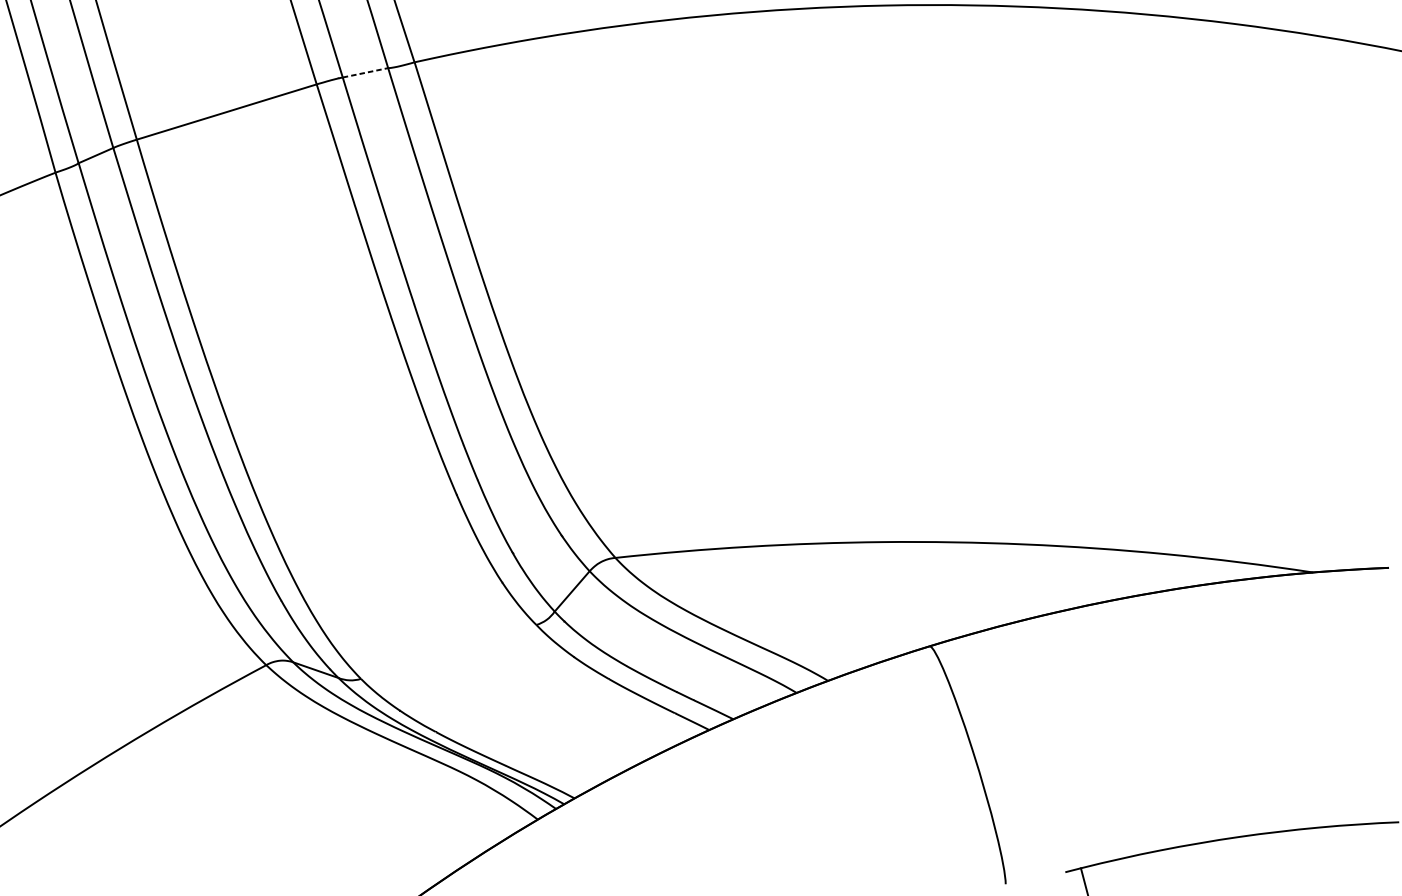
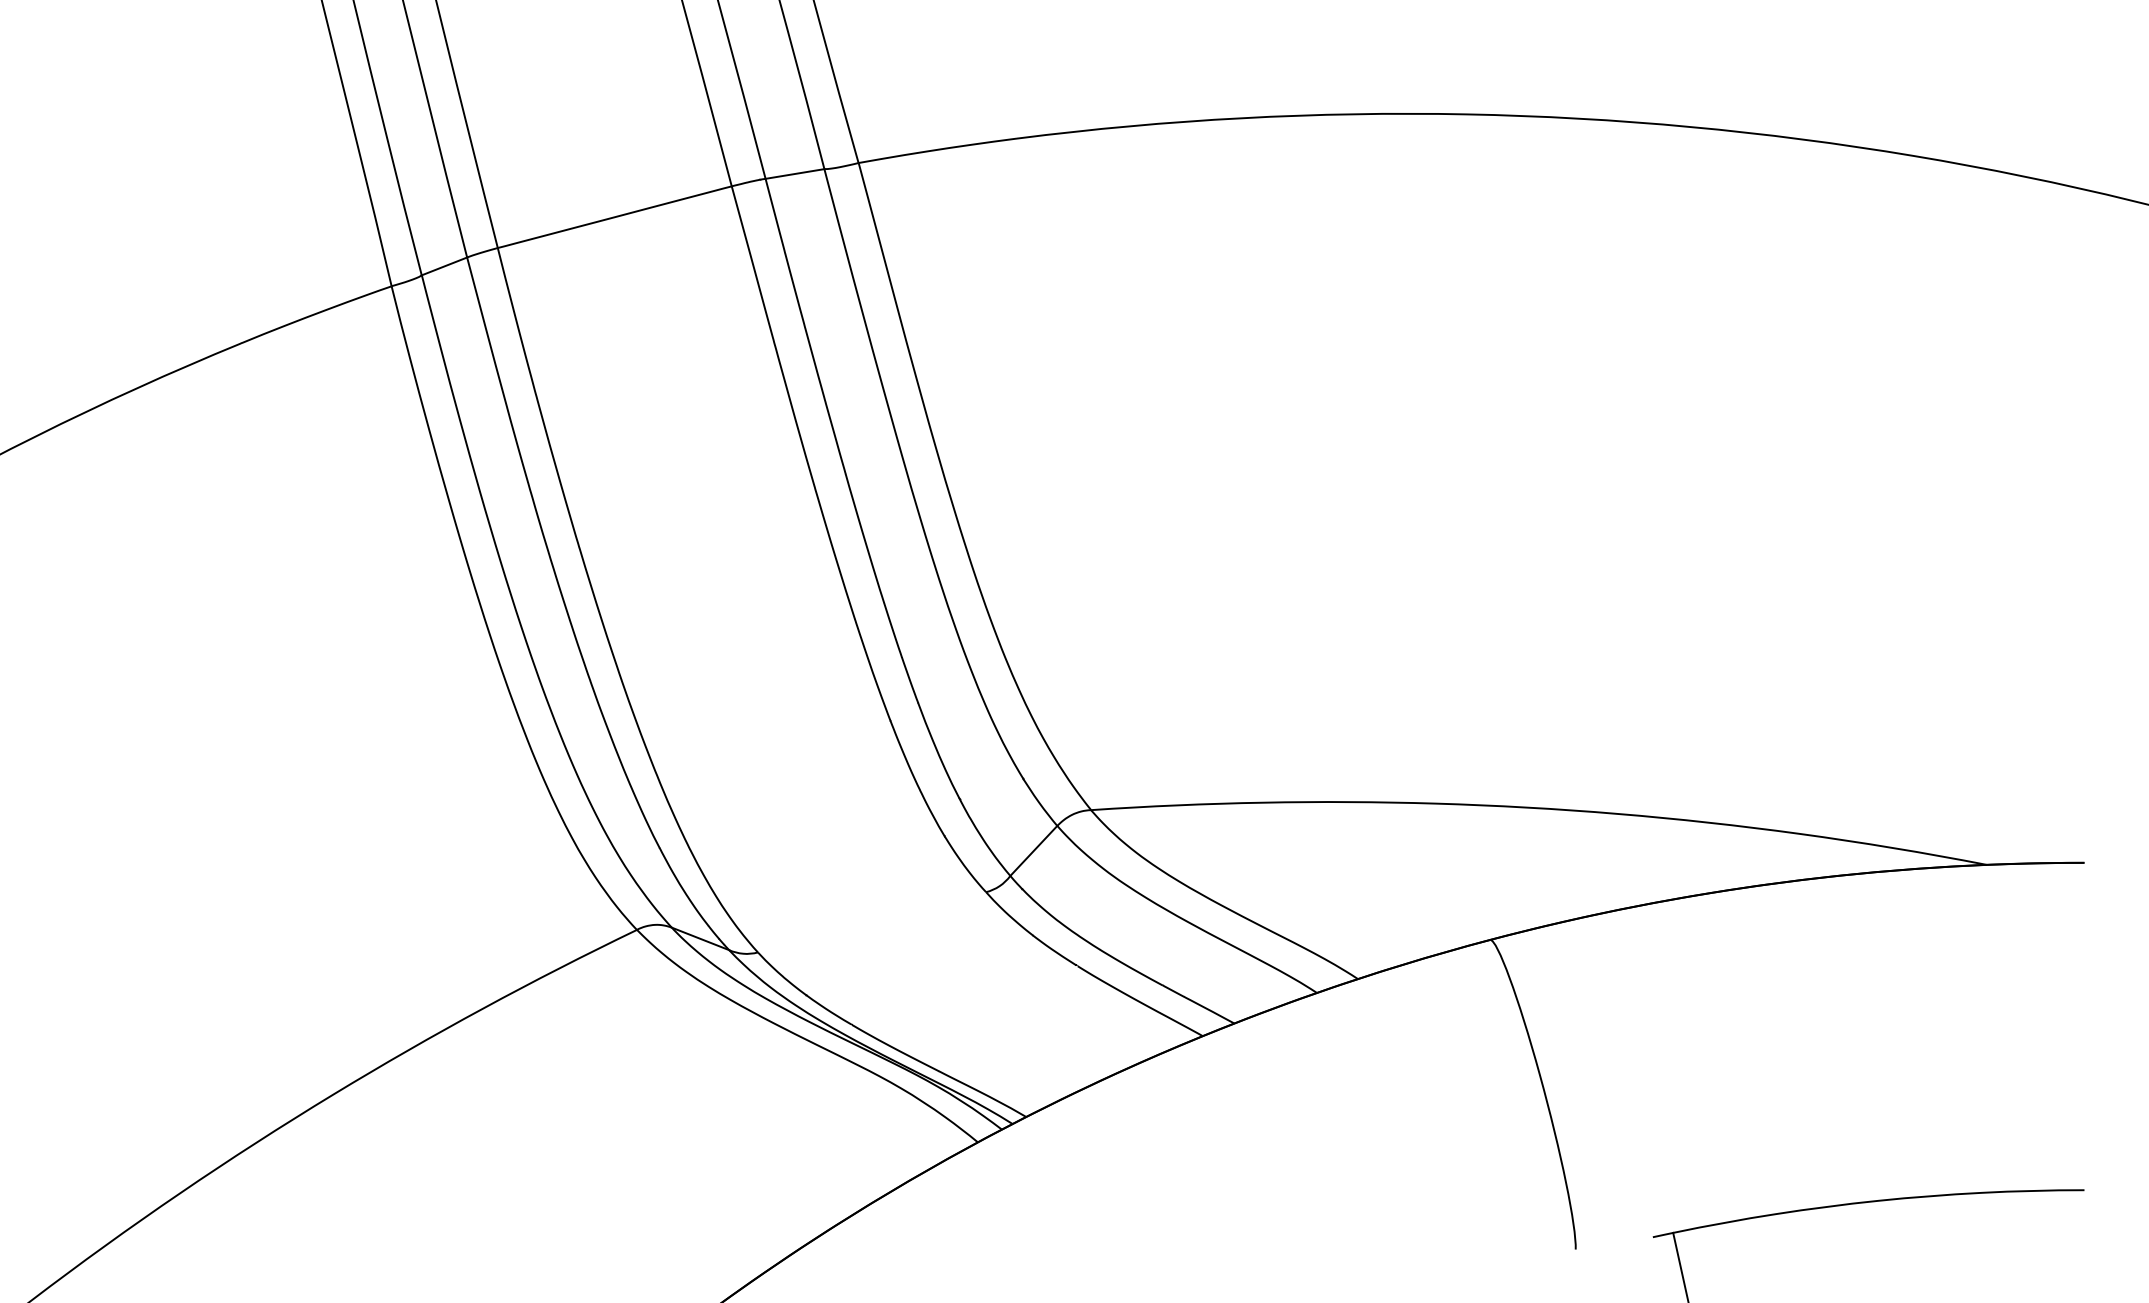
line: (365, 72) -> (795, 173), dashed -> solid

